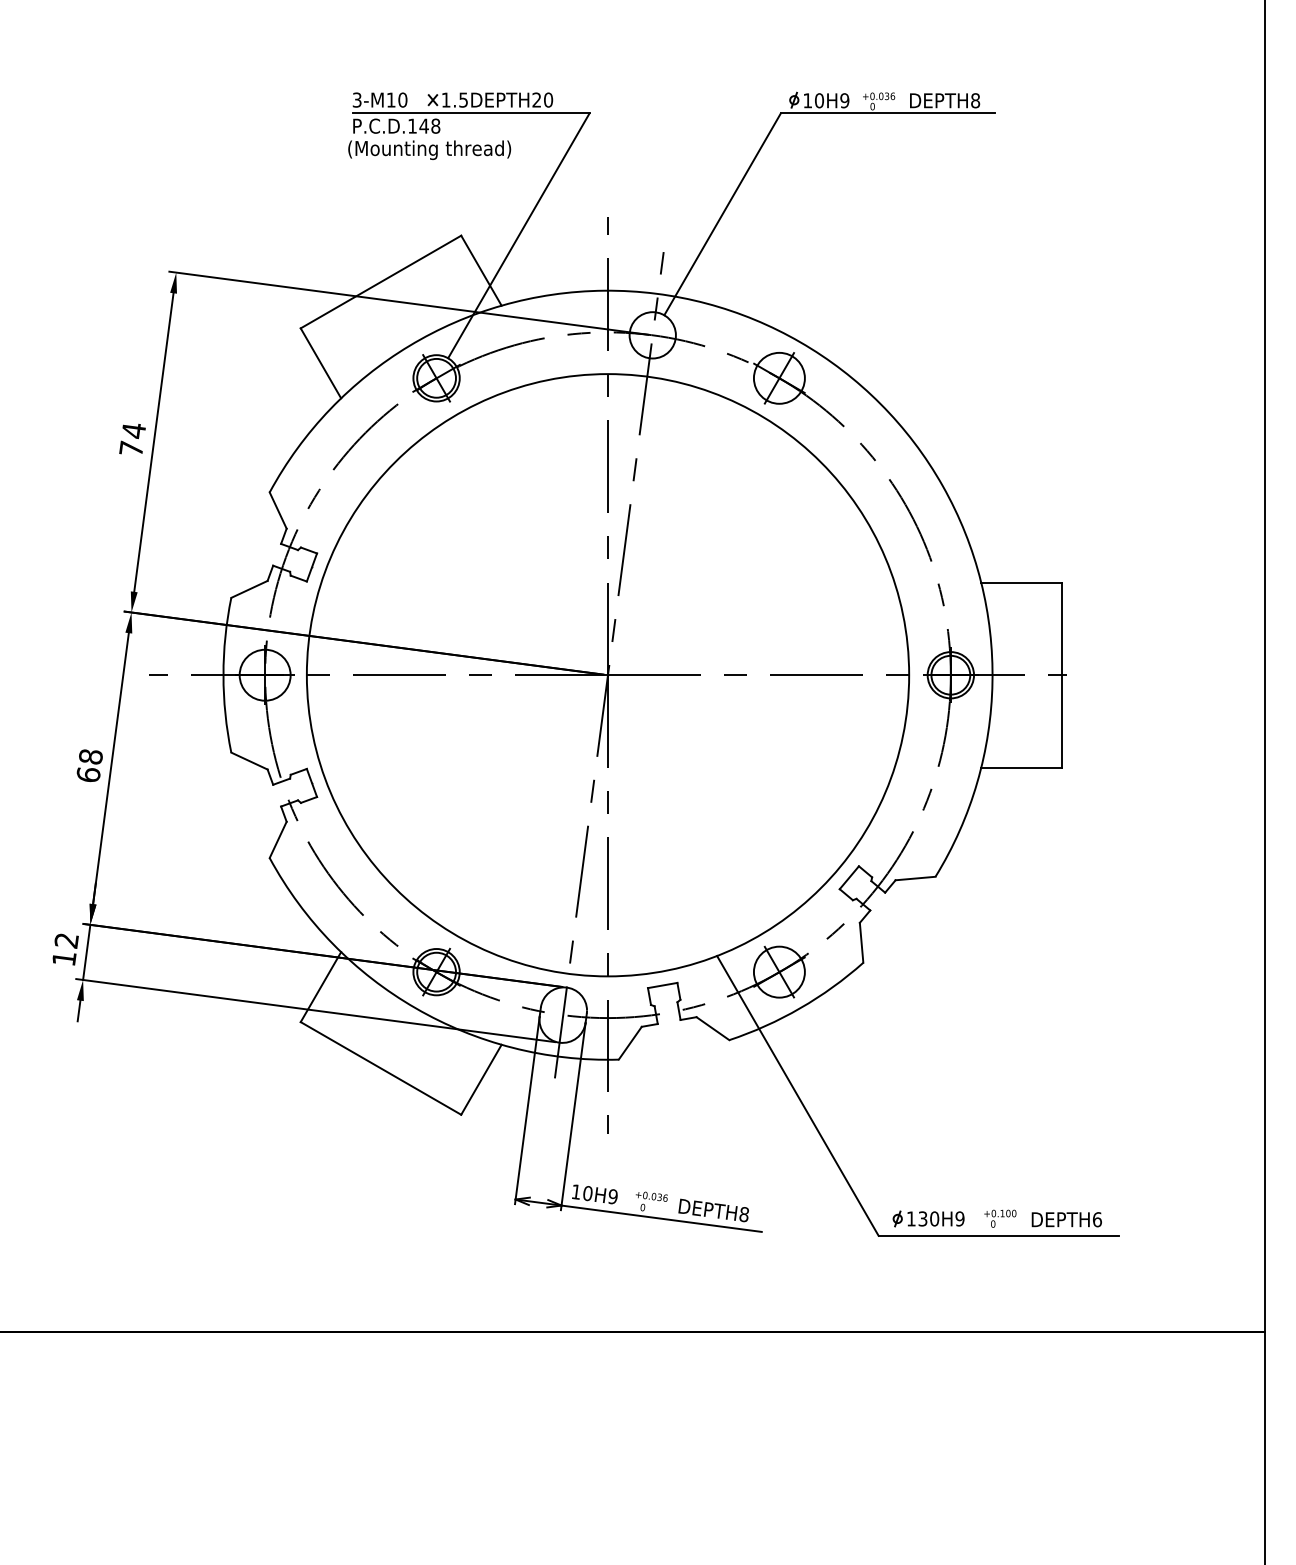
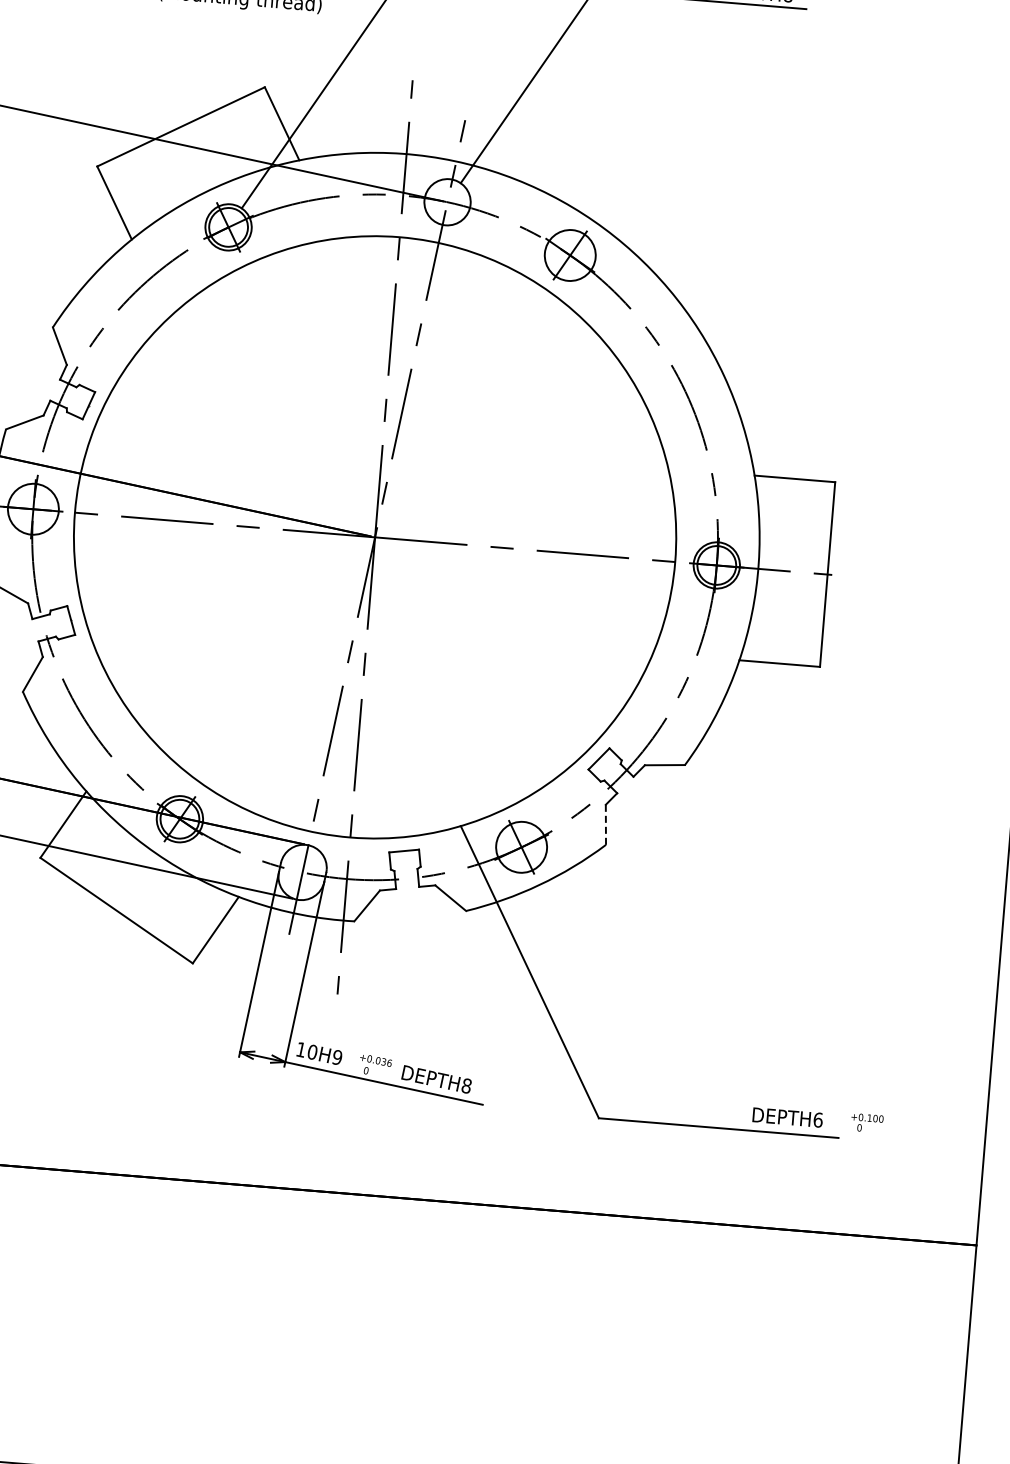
line: (861, 942) -> (605, 824), solid -> dashed
part: (928, 1218) -> (649, 1105), removed
text: (1000, 1218) -> (867, 1122), moved

